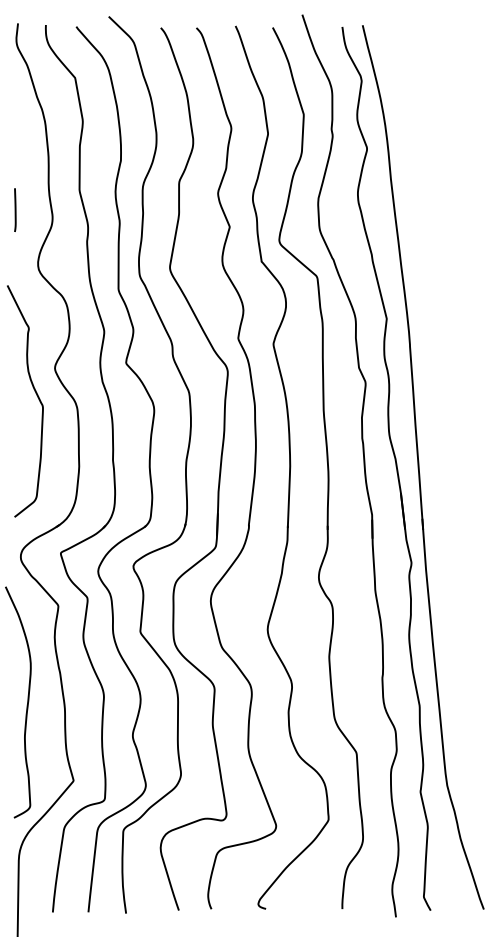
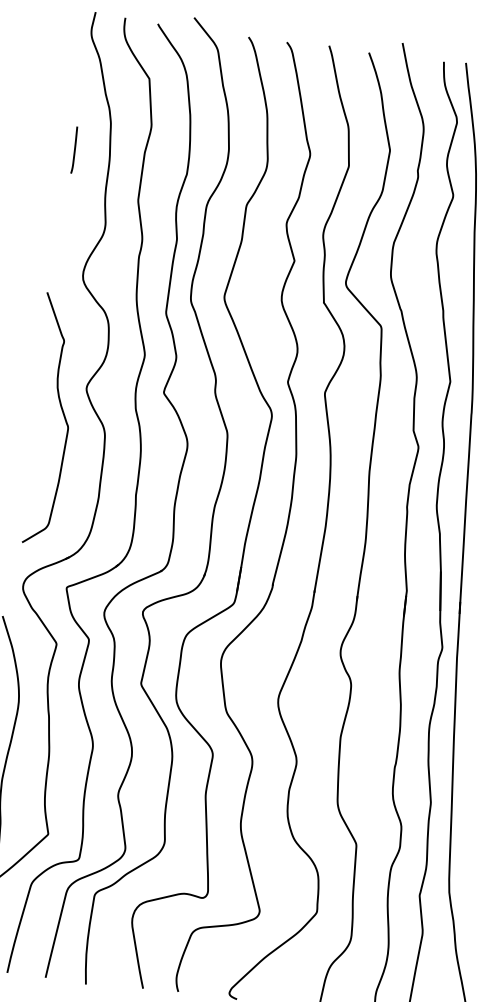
line: (15, 209) -> (74, 149), moved

